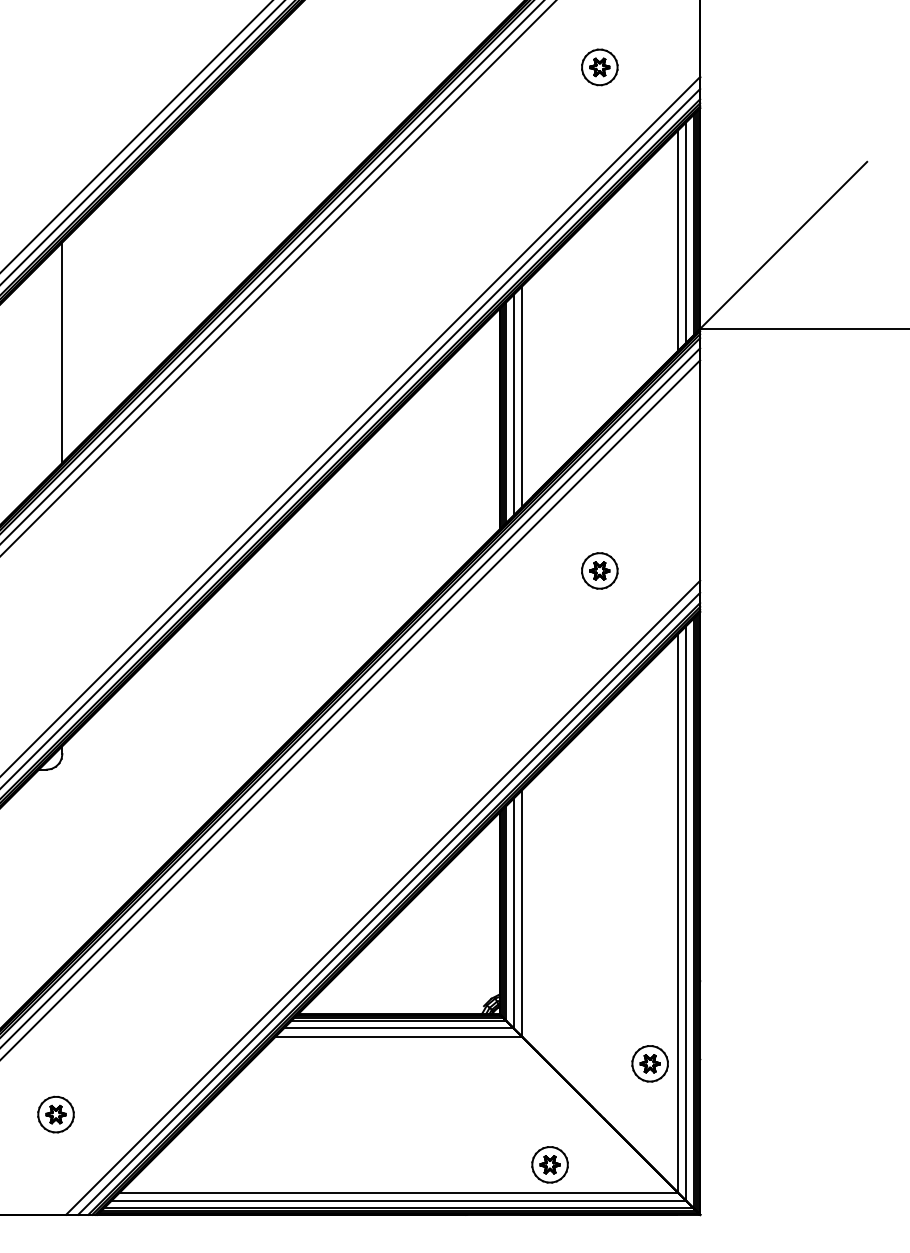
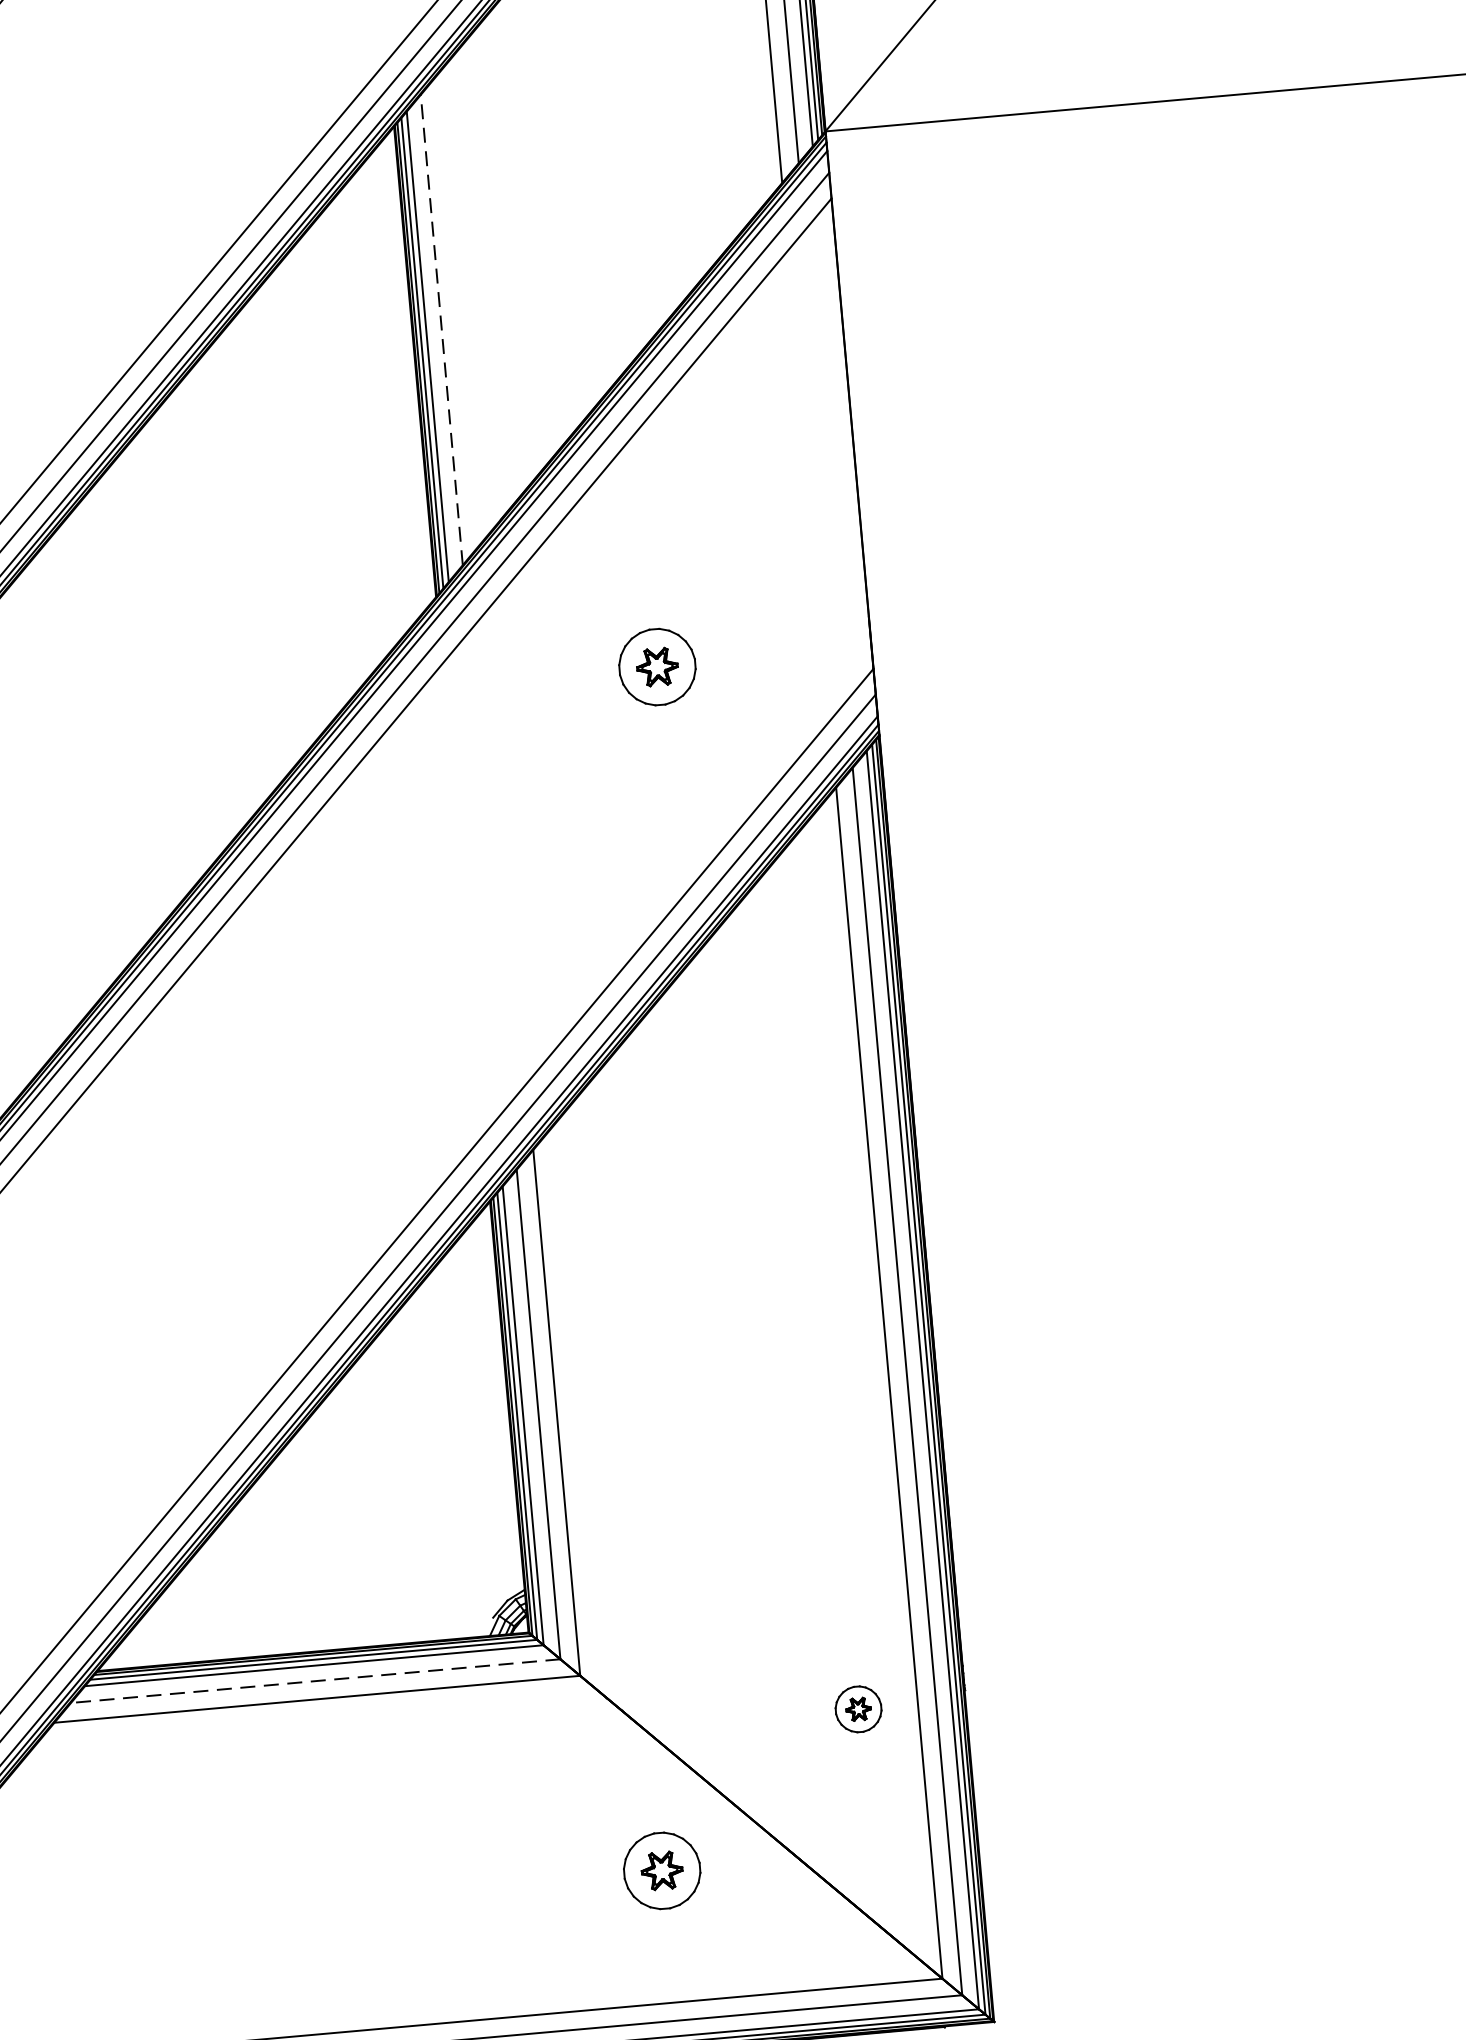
line: (522, 396) -> (459, 309), removed
line: (513, 404) -> (441, 328), solid -> dashed
line: (398, 1028) -> (314, 1681), solid -> dashed
part: (649, 1063) -> (857, 1708), size x0.6
part: (549, 1164) -> (660, 1870), moved

